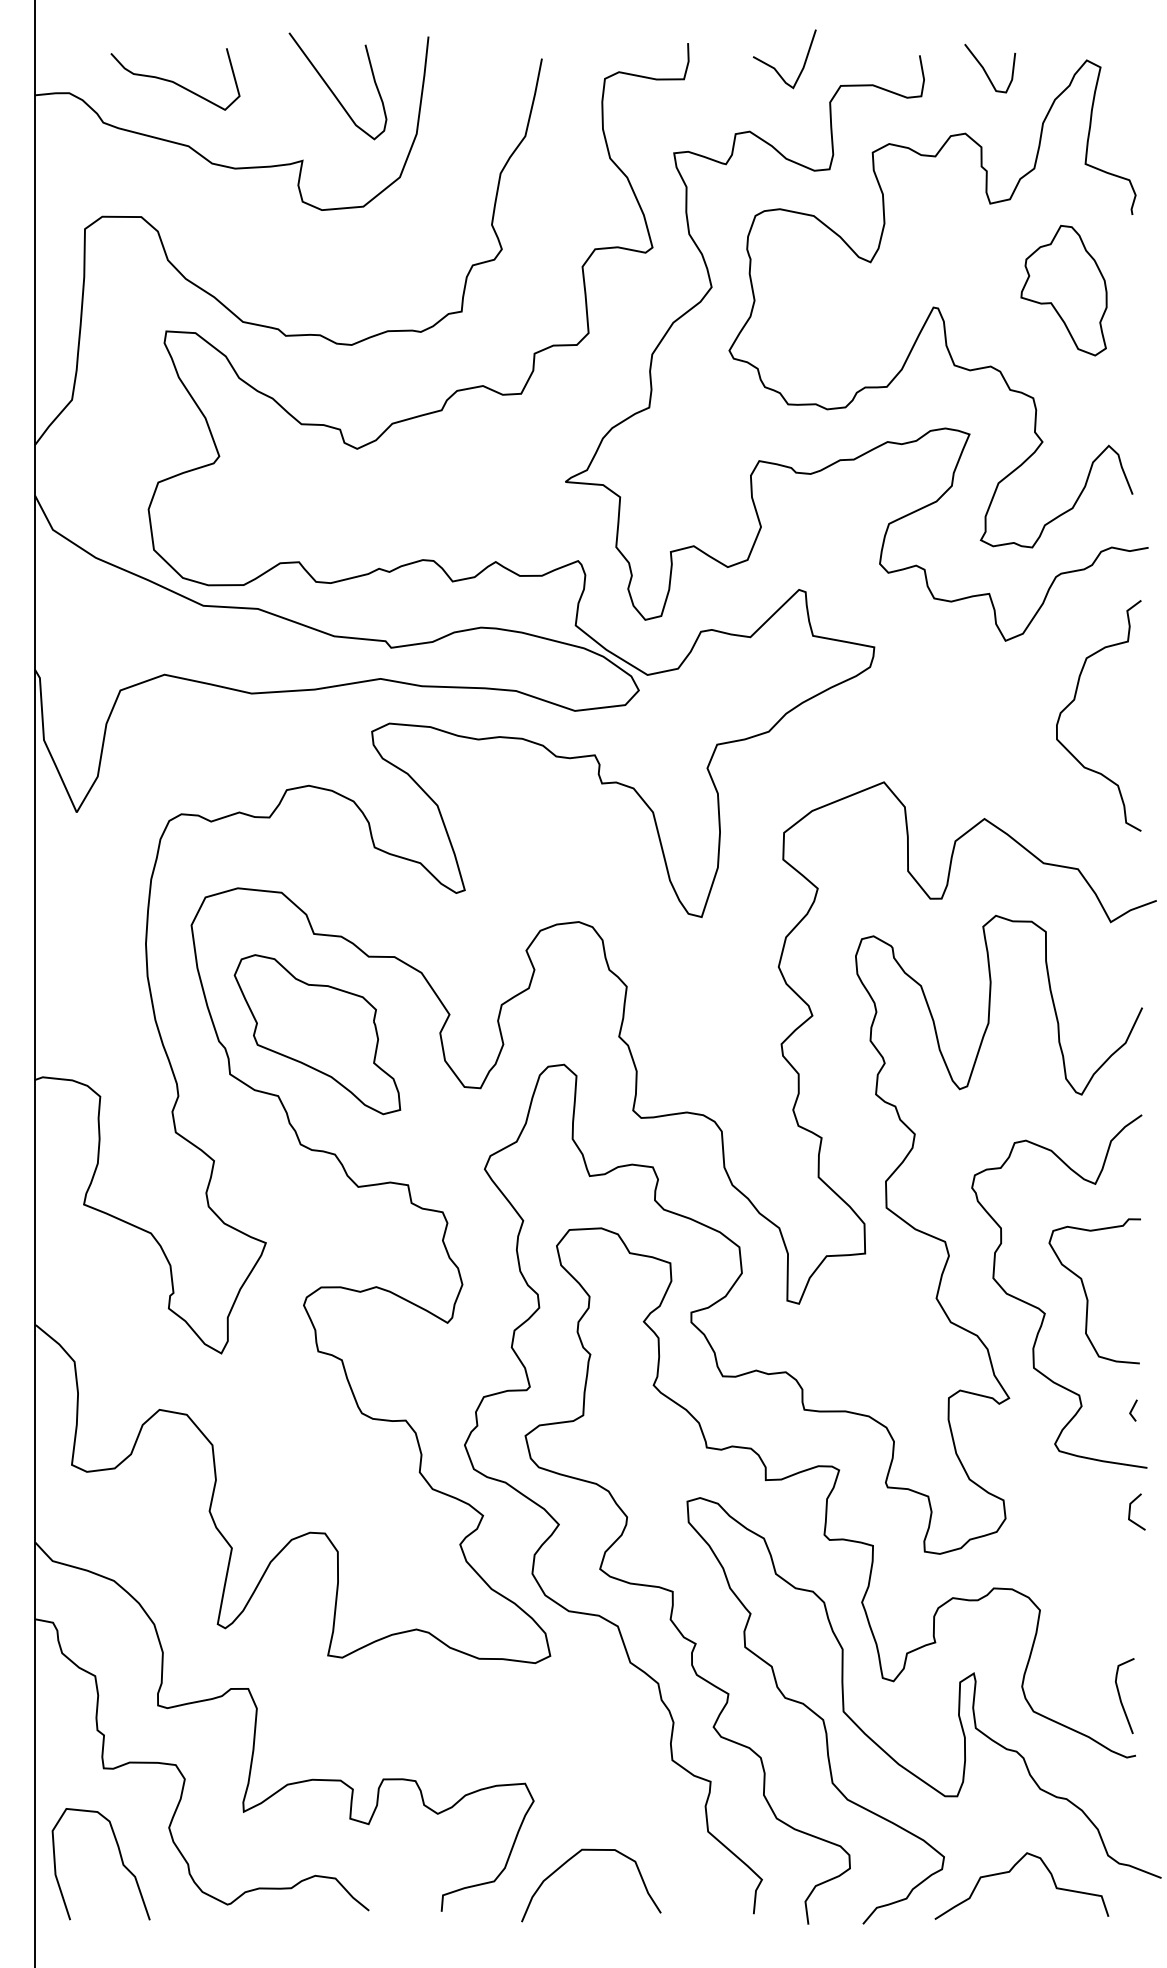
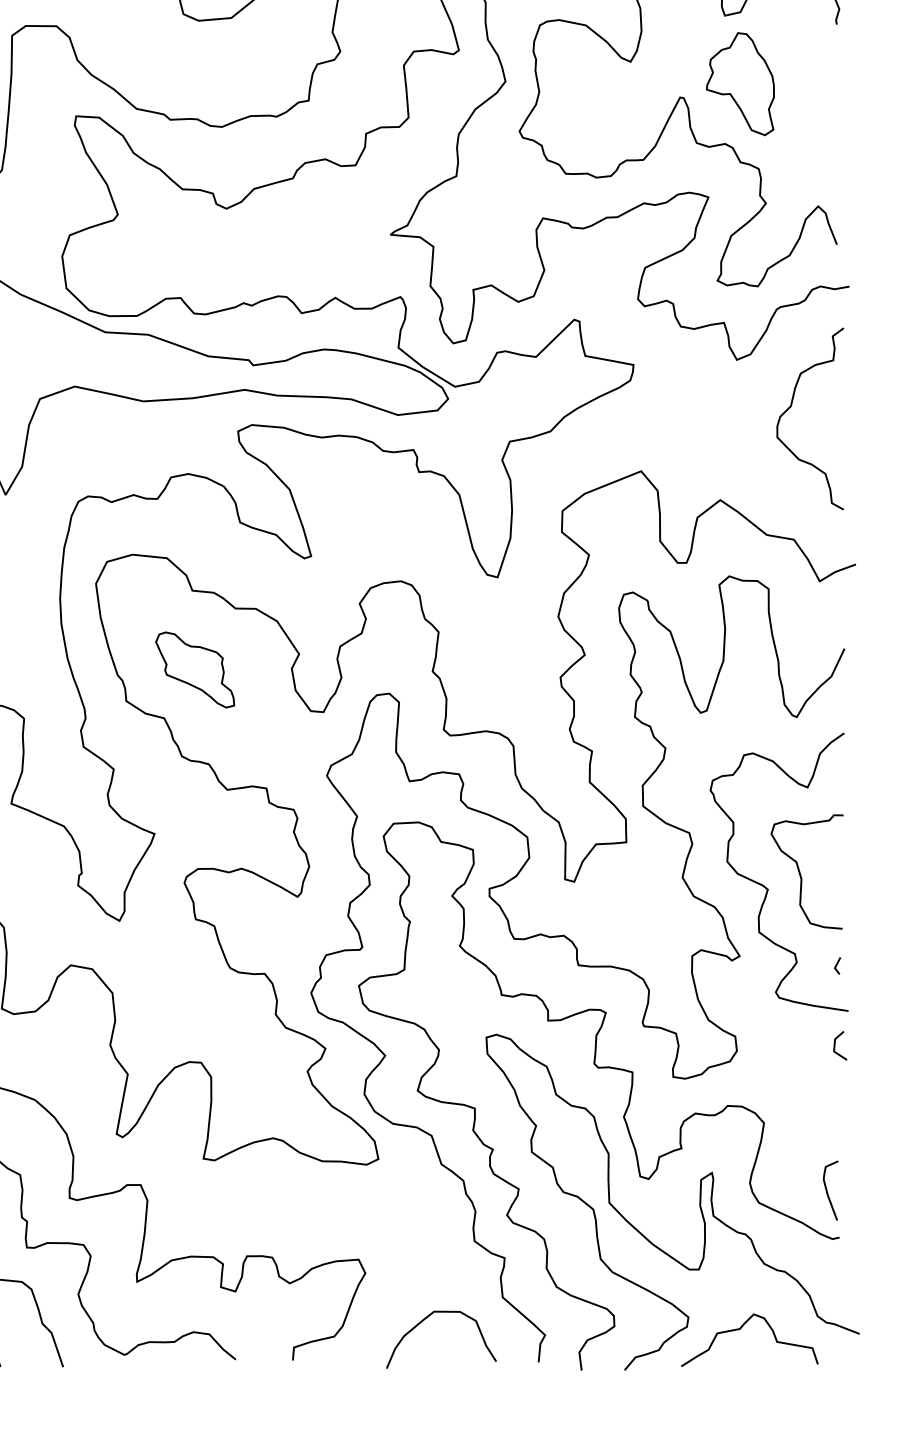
part: (1063, 290) -> (739, 84), moved
part: (317, 1034) -> (195, 669), size x0.6
curve: (571, 1859) -> (425, 1319), moved

